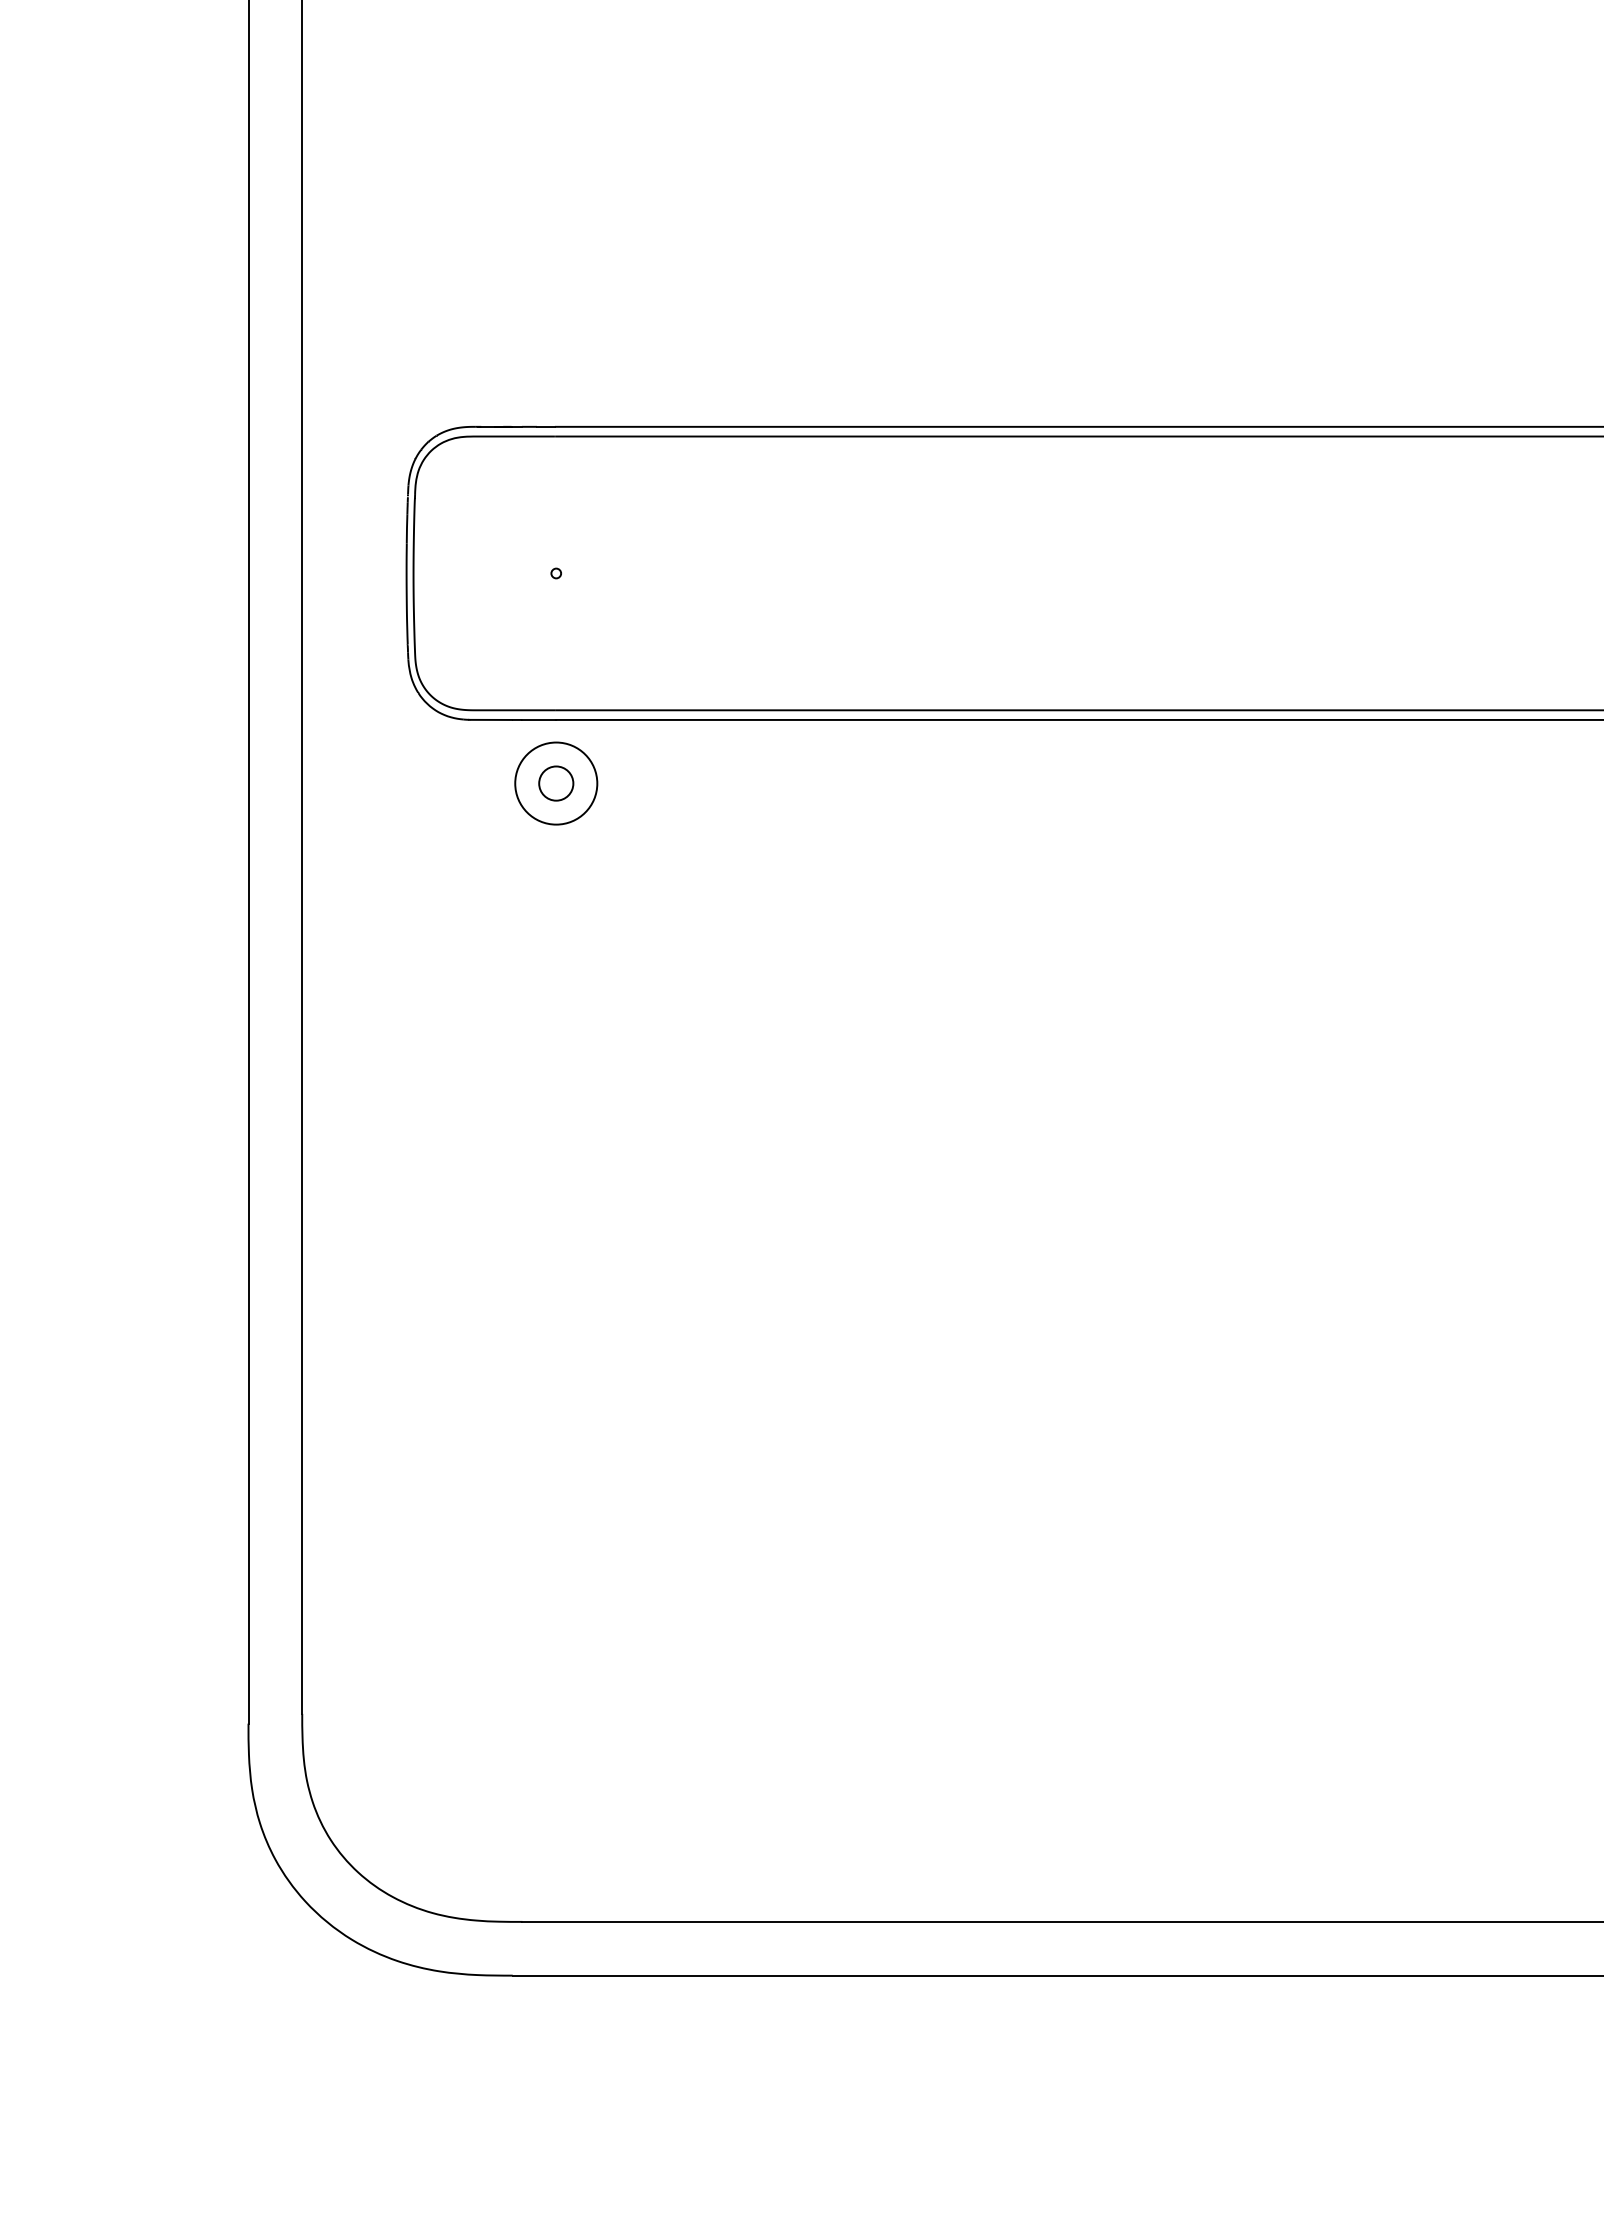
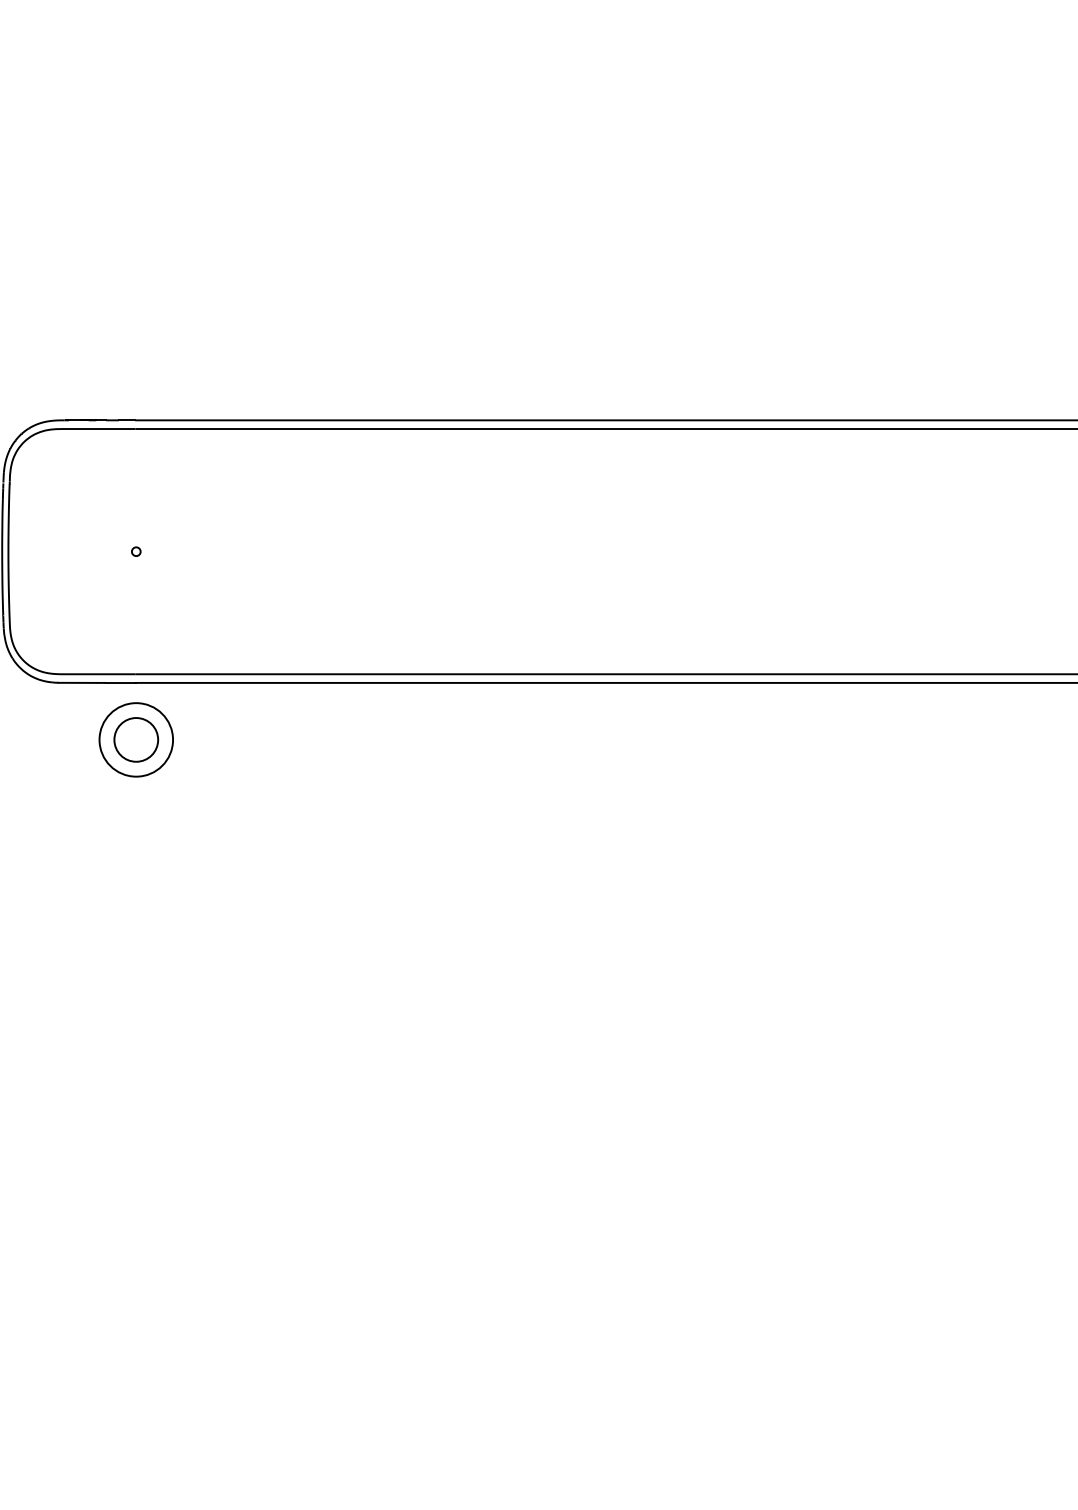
circle: (555, 783) -> (135, 739), size x1.43

